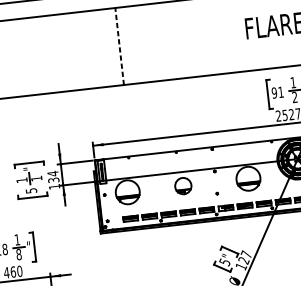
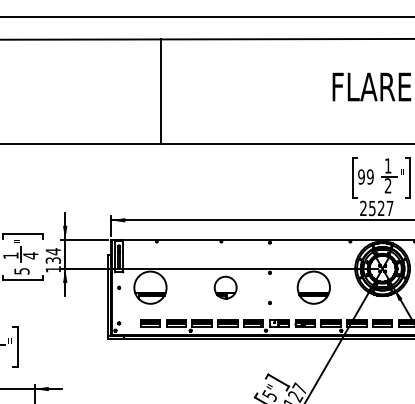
line: (119, 46) -> (161, 91), dashed -> solid
text: (280, 92) -> (369, 176), 91 -> 99
text: (36, 178) -> (30, 255), 1 -> 4

